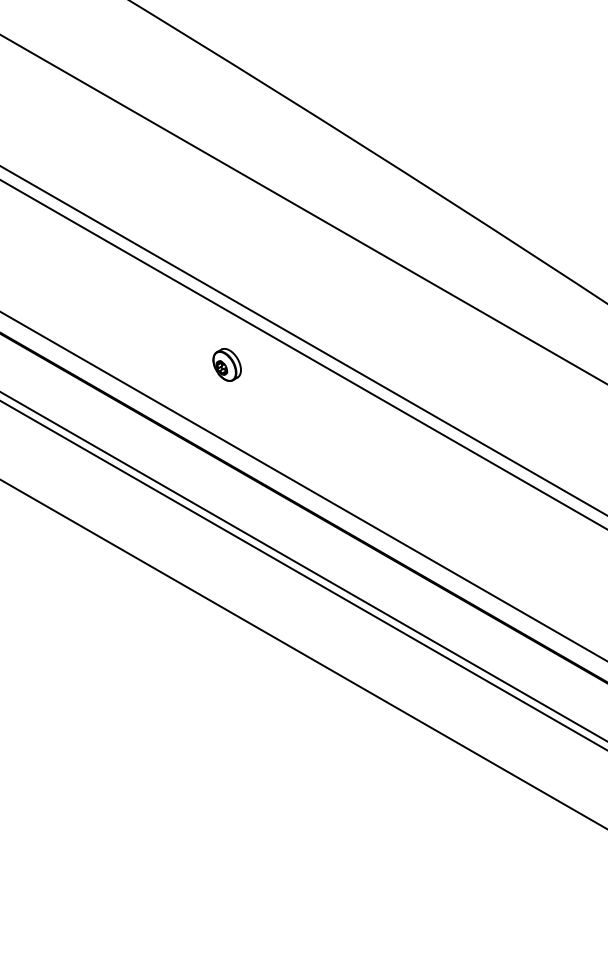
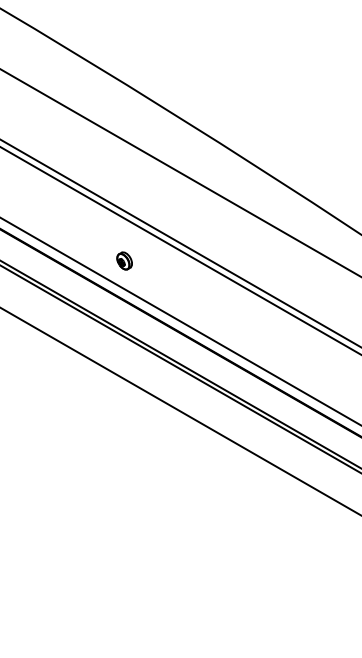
part: (226, 363) -> (124, 260), moved

